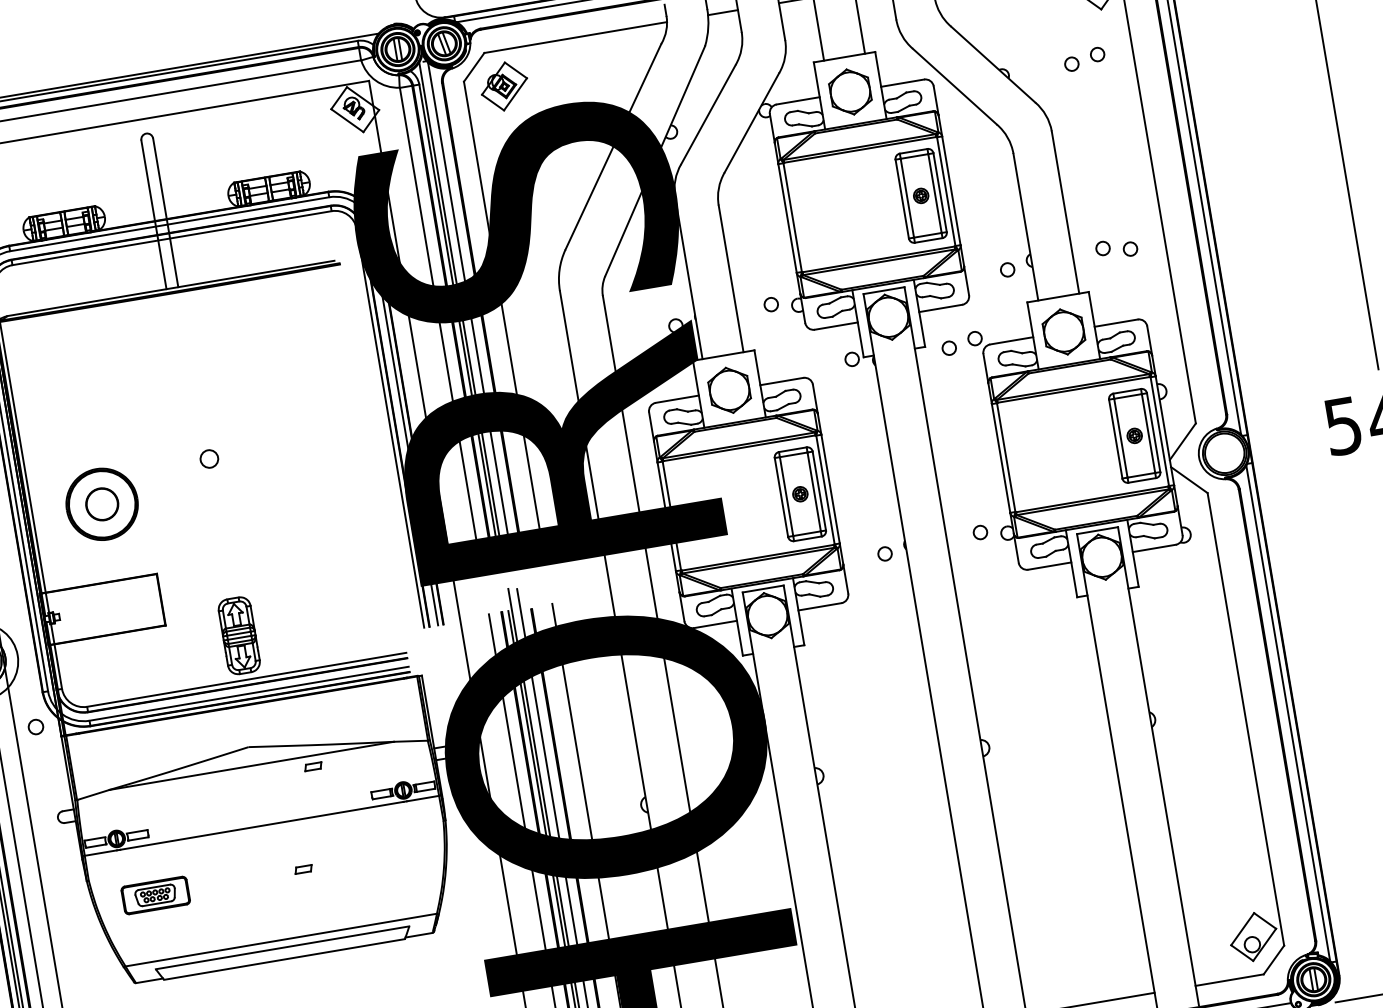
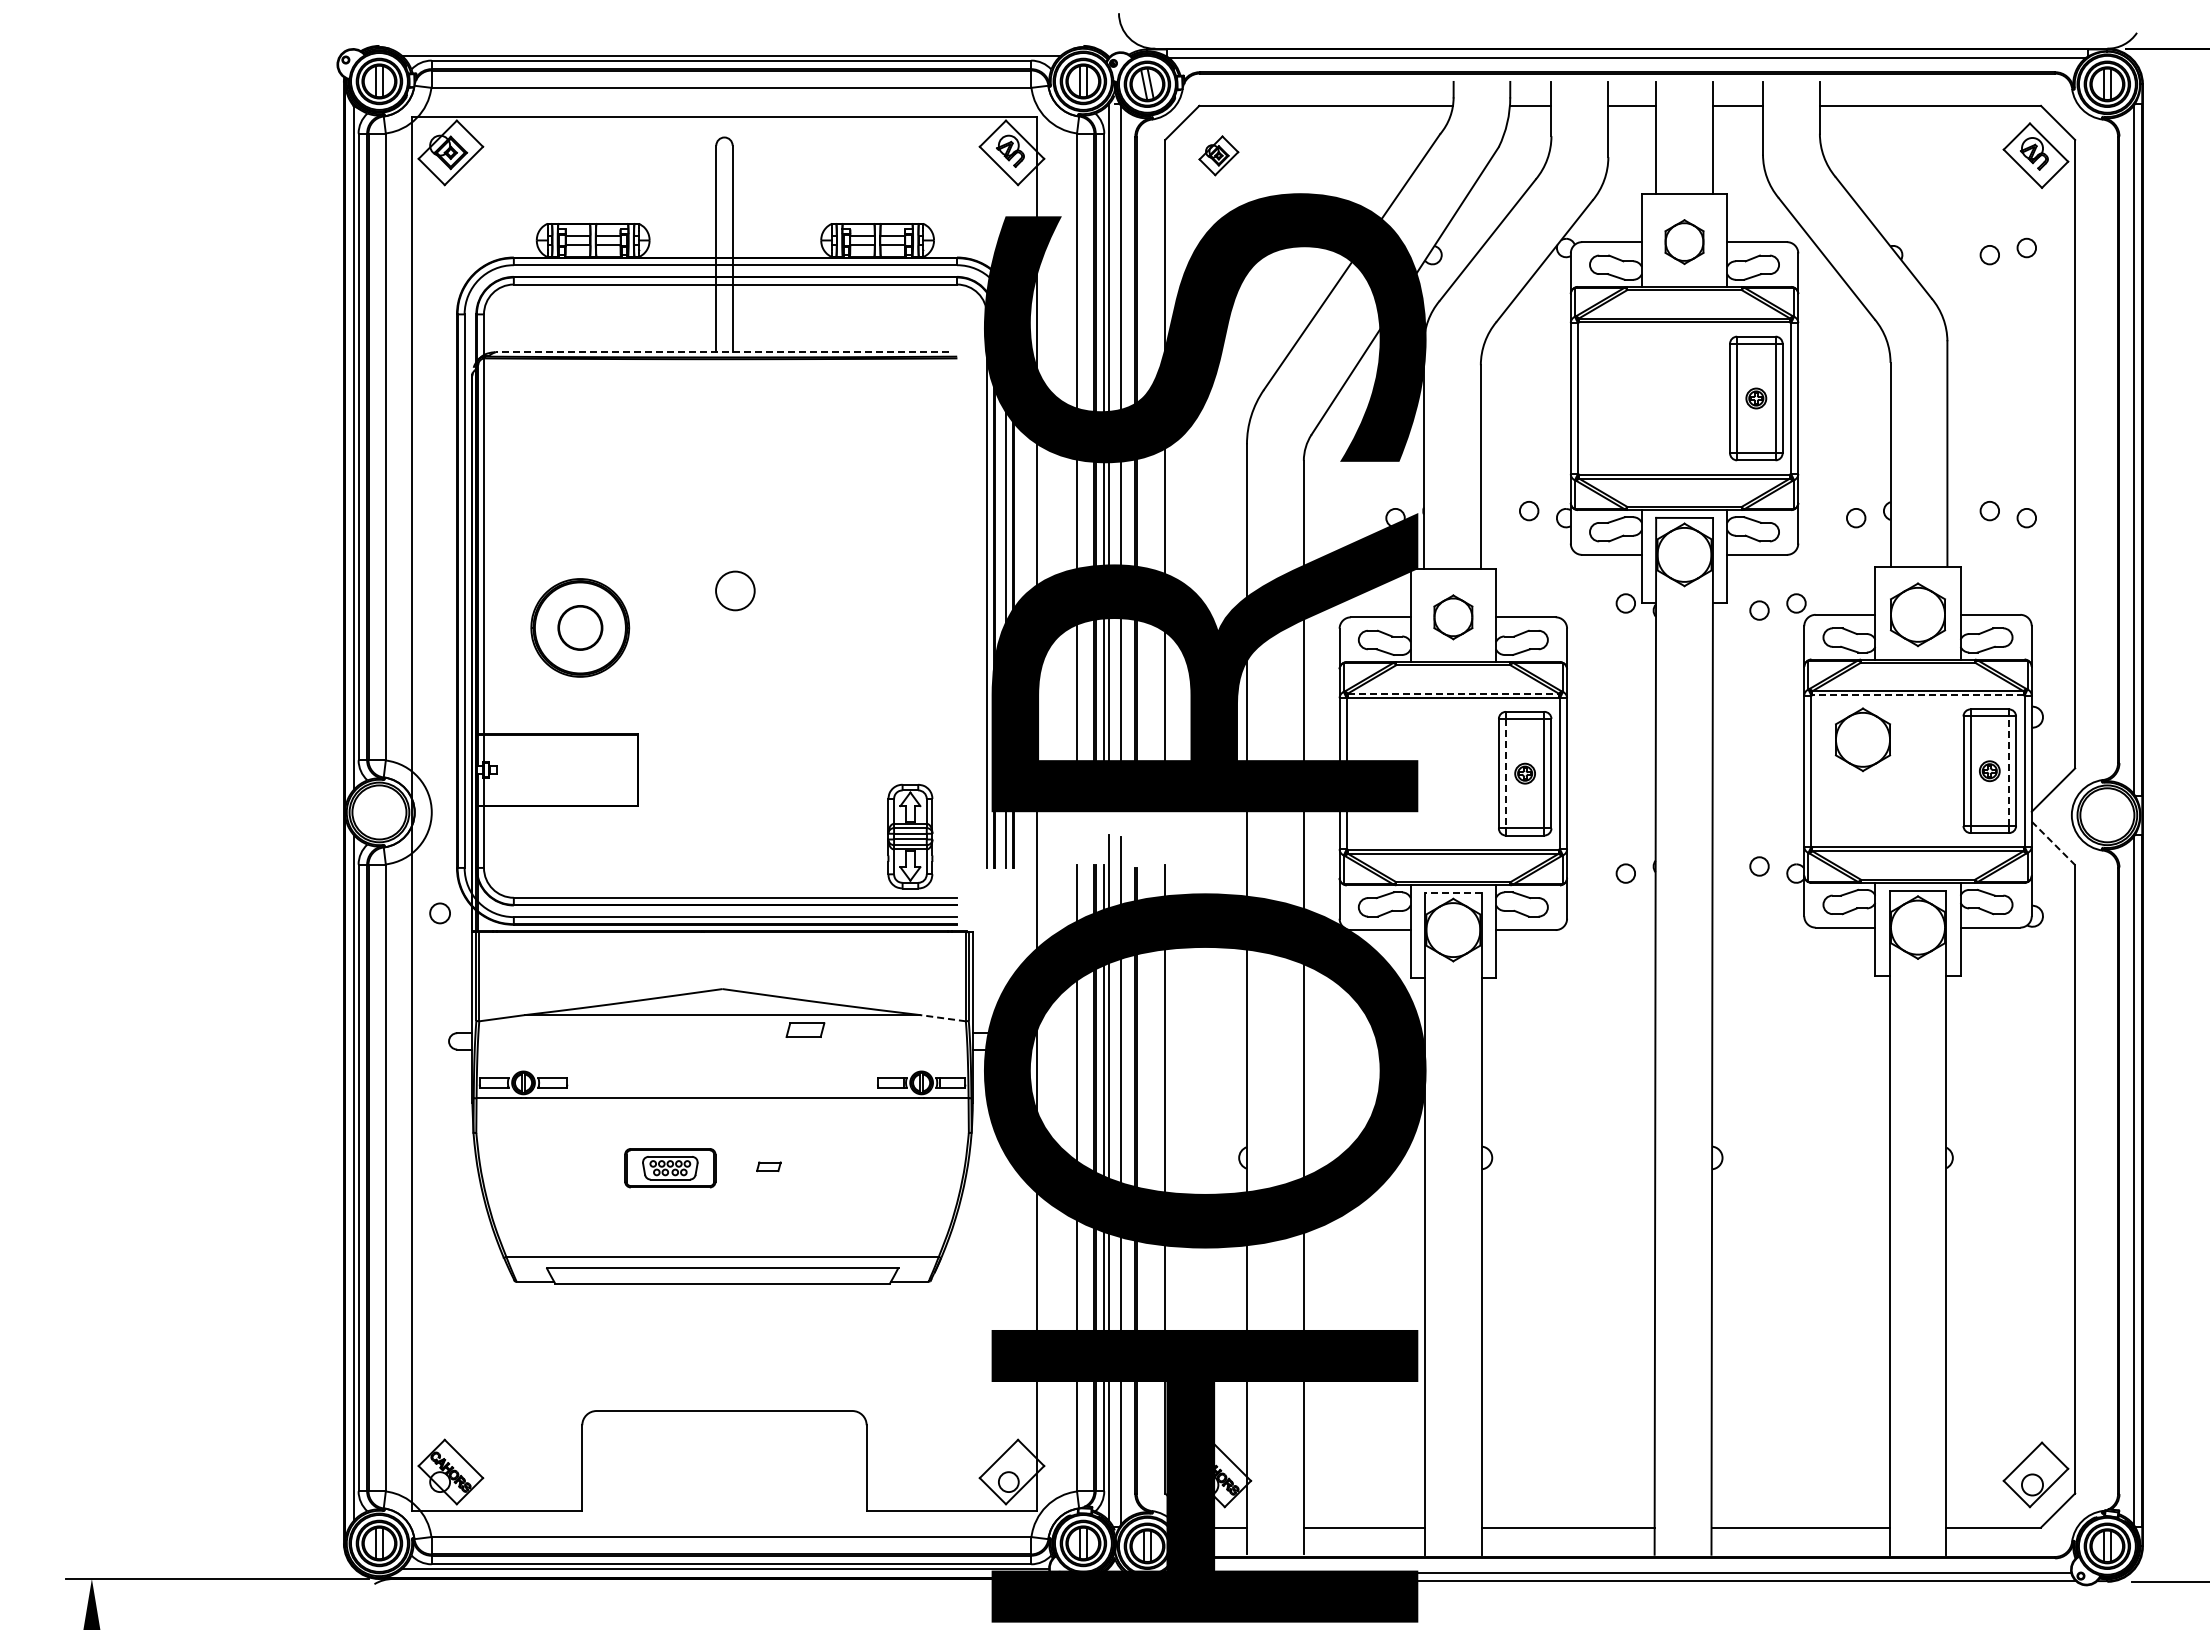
part: (504, 86) -> (1218, 155), size x0.6
part: (850, 91) -> (1684, 241), size x0.7
line: (171, 288) -> (722, 352), solid -> dashed
part: (729, 390) -> (1453, 617), size x0.7
line: (1074, 390) -> (1918, 695), solid -> dashed
part: (1039, 428) -> (1863, 739), added
line: (1148, 433) -> (2009, 771), solid -> dashed
line: (739, 445) -> (1453, 693), solid -> dashed
circle: (209, 459) -> (735, 591), size x1.6
line: (1189, 480) -> (2053, 843), solid -> dashed
line: (786, 496) -> (1505, 773), solid -> dashed
line: (762, 589) -> (1452, 893), solid -> dashed
part: (239, 635) -> (910, 836), moved
line: (410, 741) -> (942, 1018), solid -> dashed
part: (313, 766) -> (805, 1030), size x1.6
part: (155, 895) -> (670, 1168), moved

